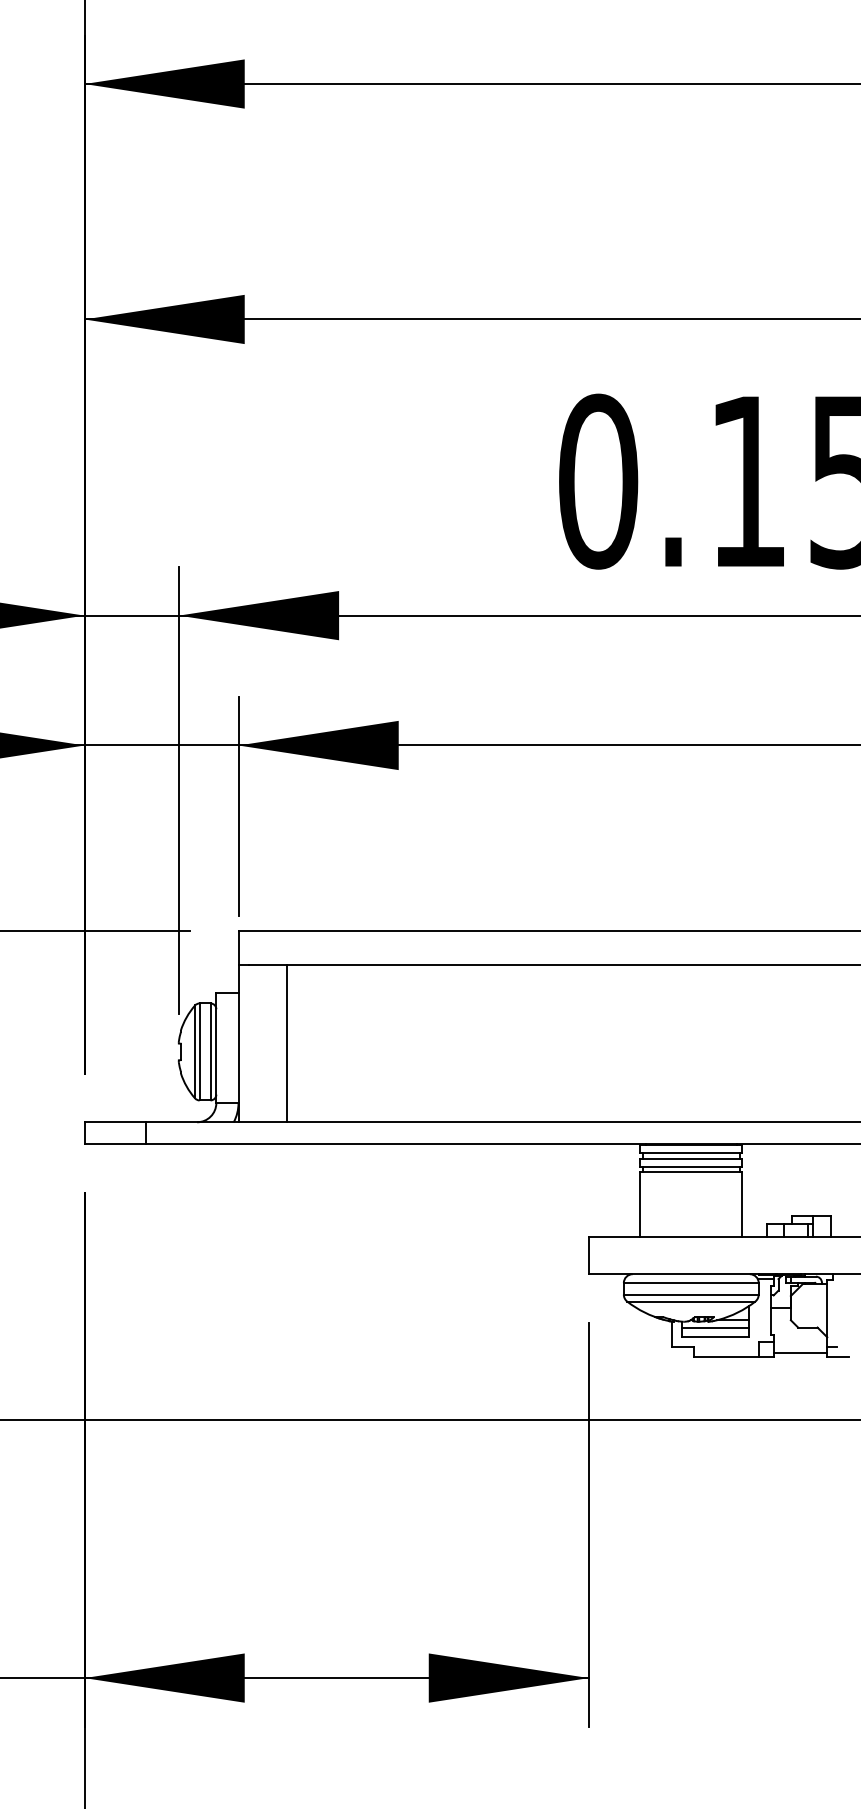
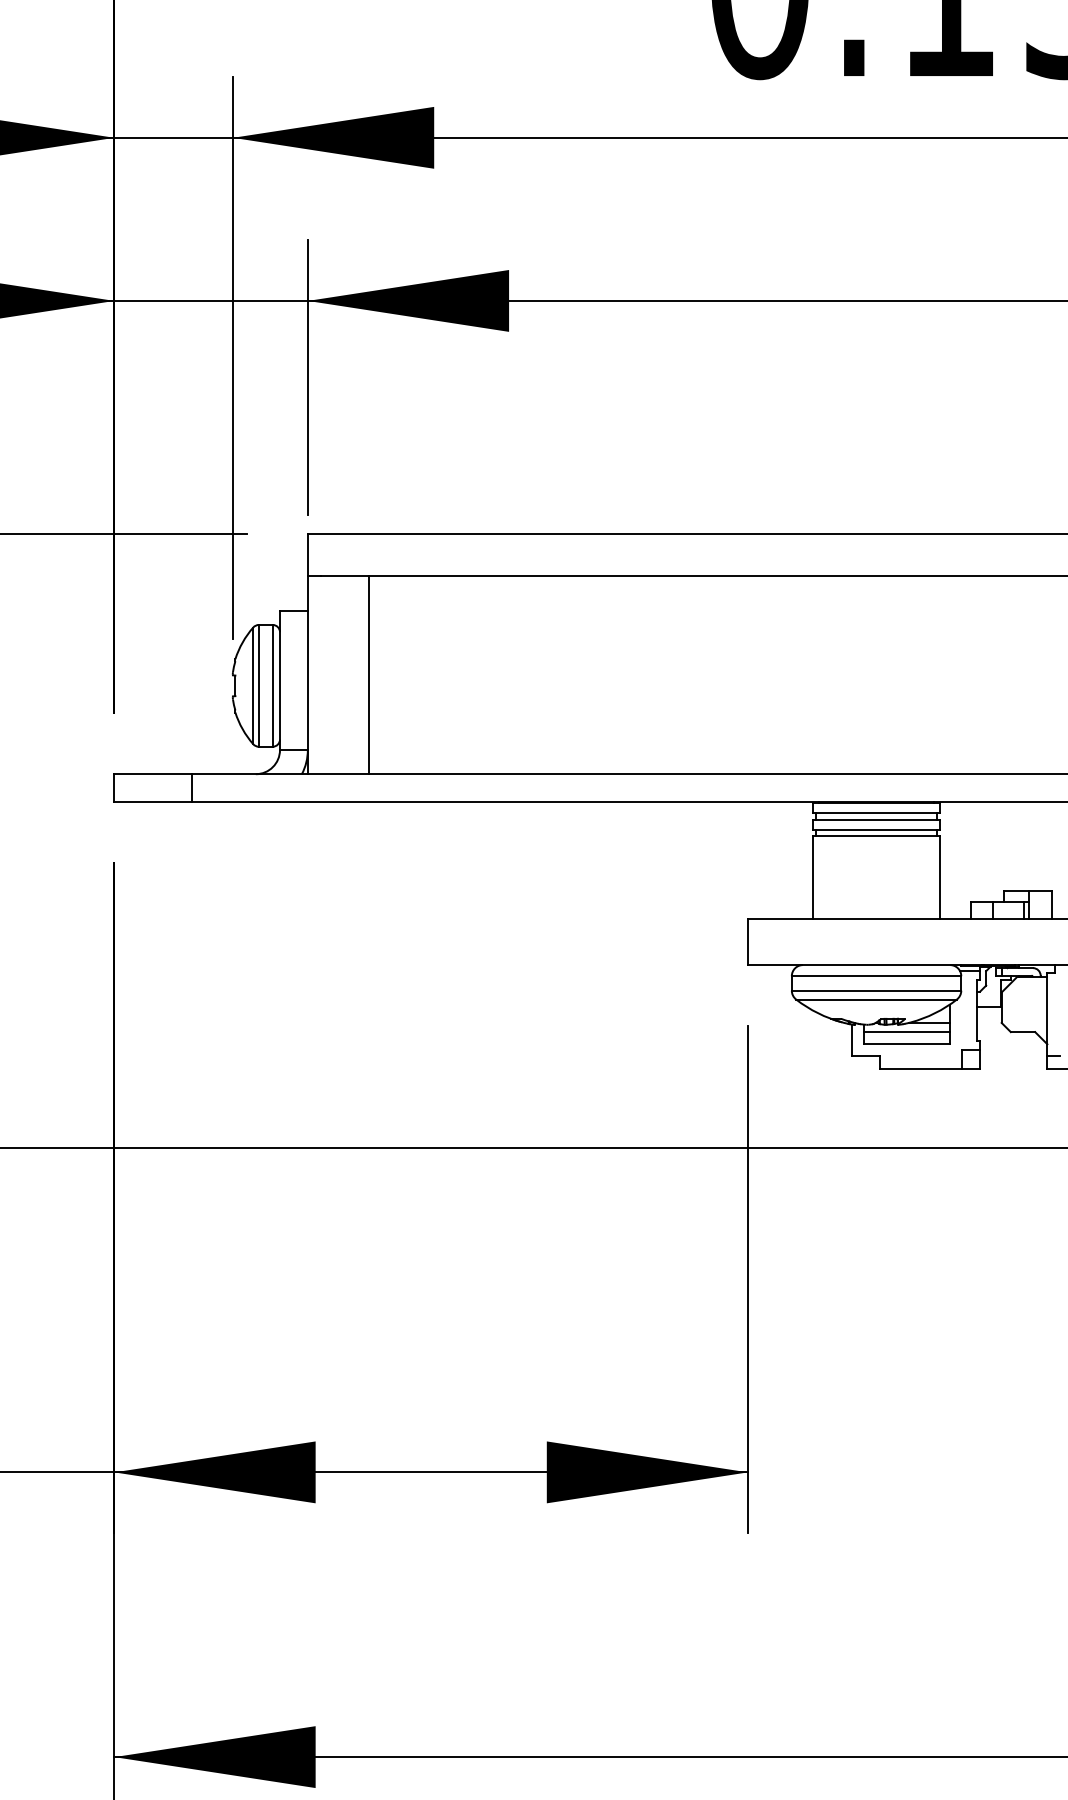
line: (800, 1353) -> (1013, 1064), removed

